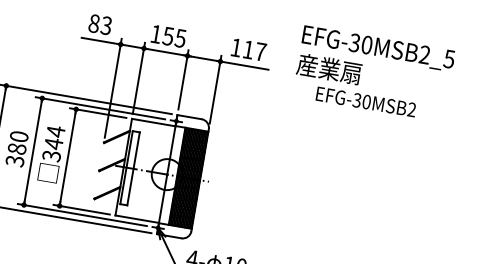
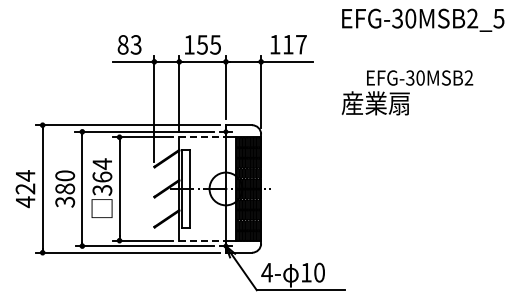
text: (329, 69) -> (375, 103), moved
line: (154, 122) -> (203, 137), solid -> dashed
text: (53, 144) -> (102, 177), 344 -> 364
line: (138, 219) -> (203, 240), solid -> dashed

